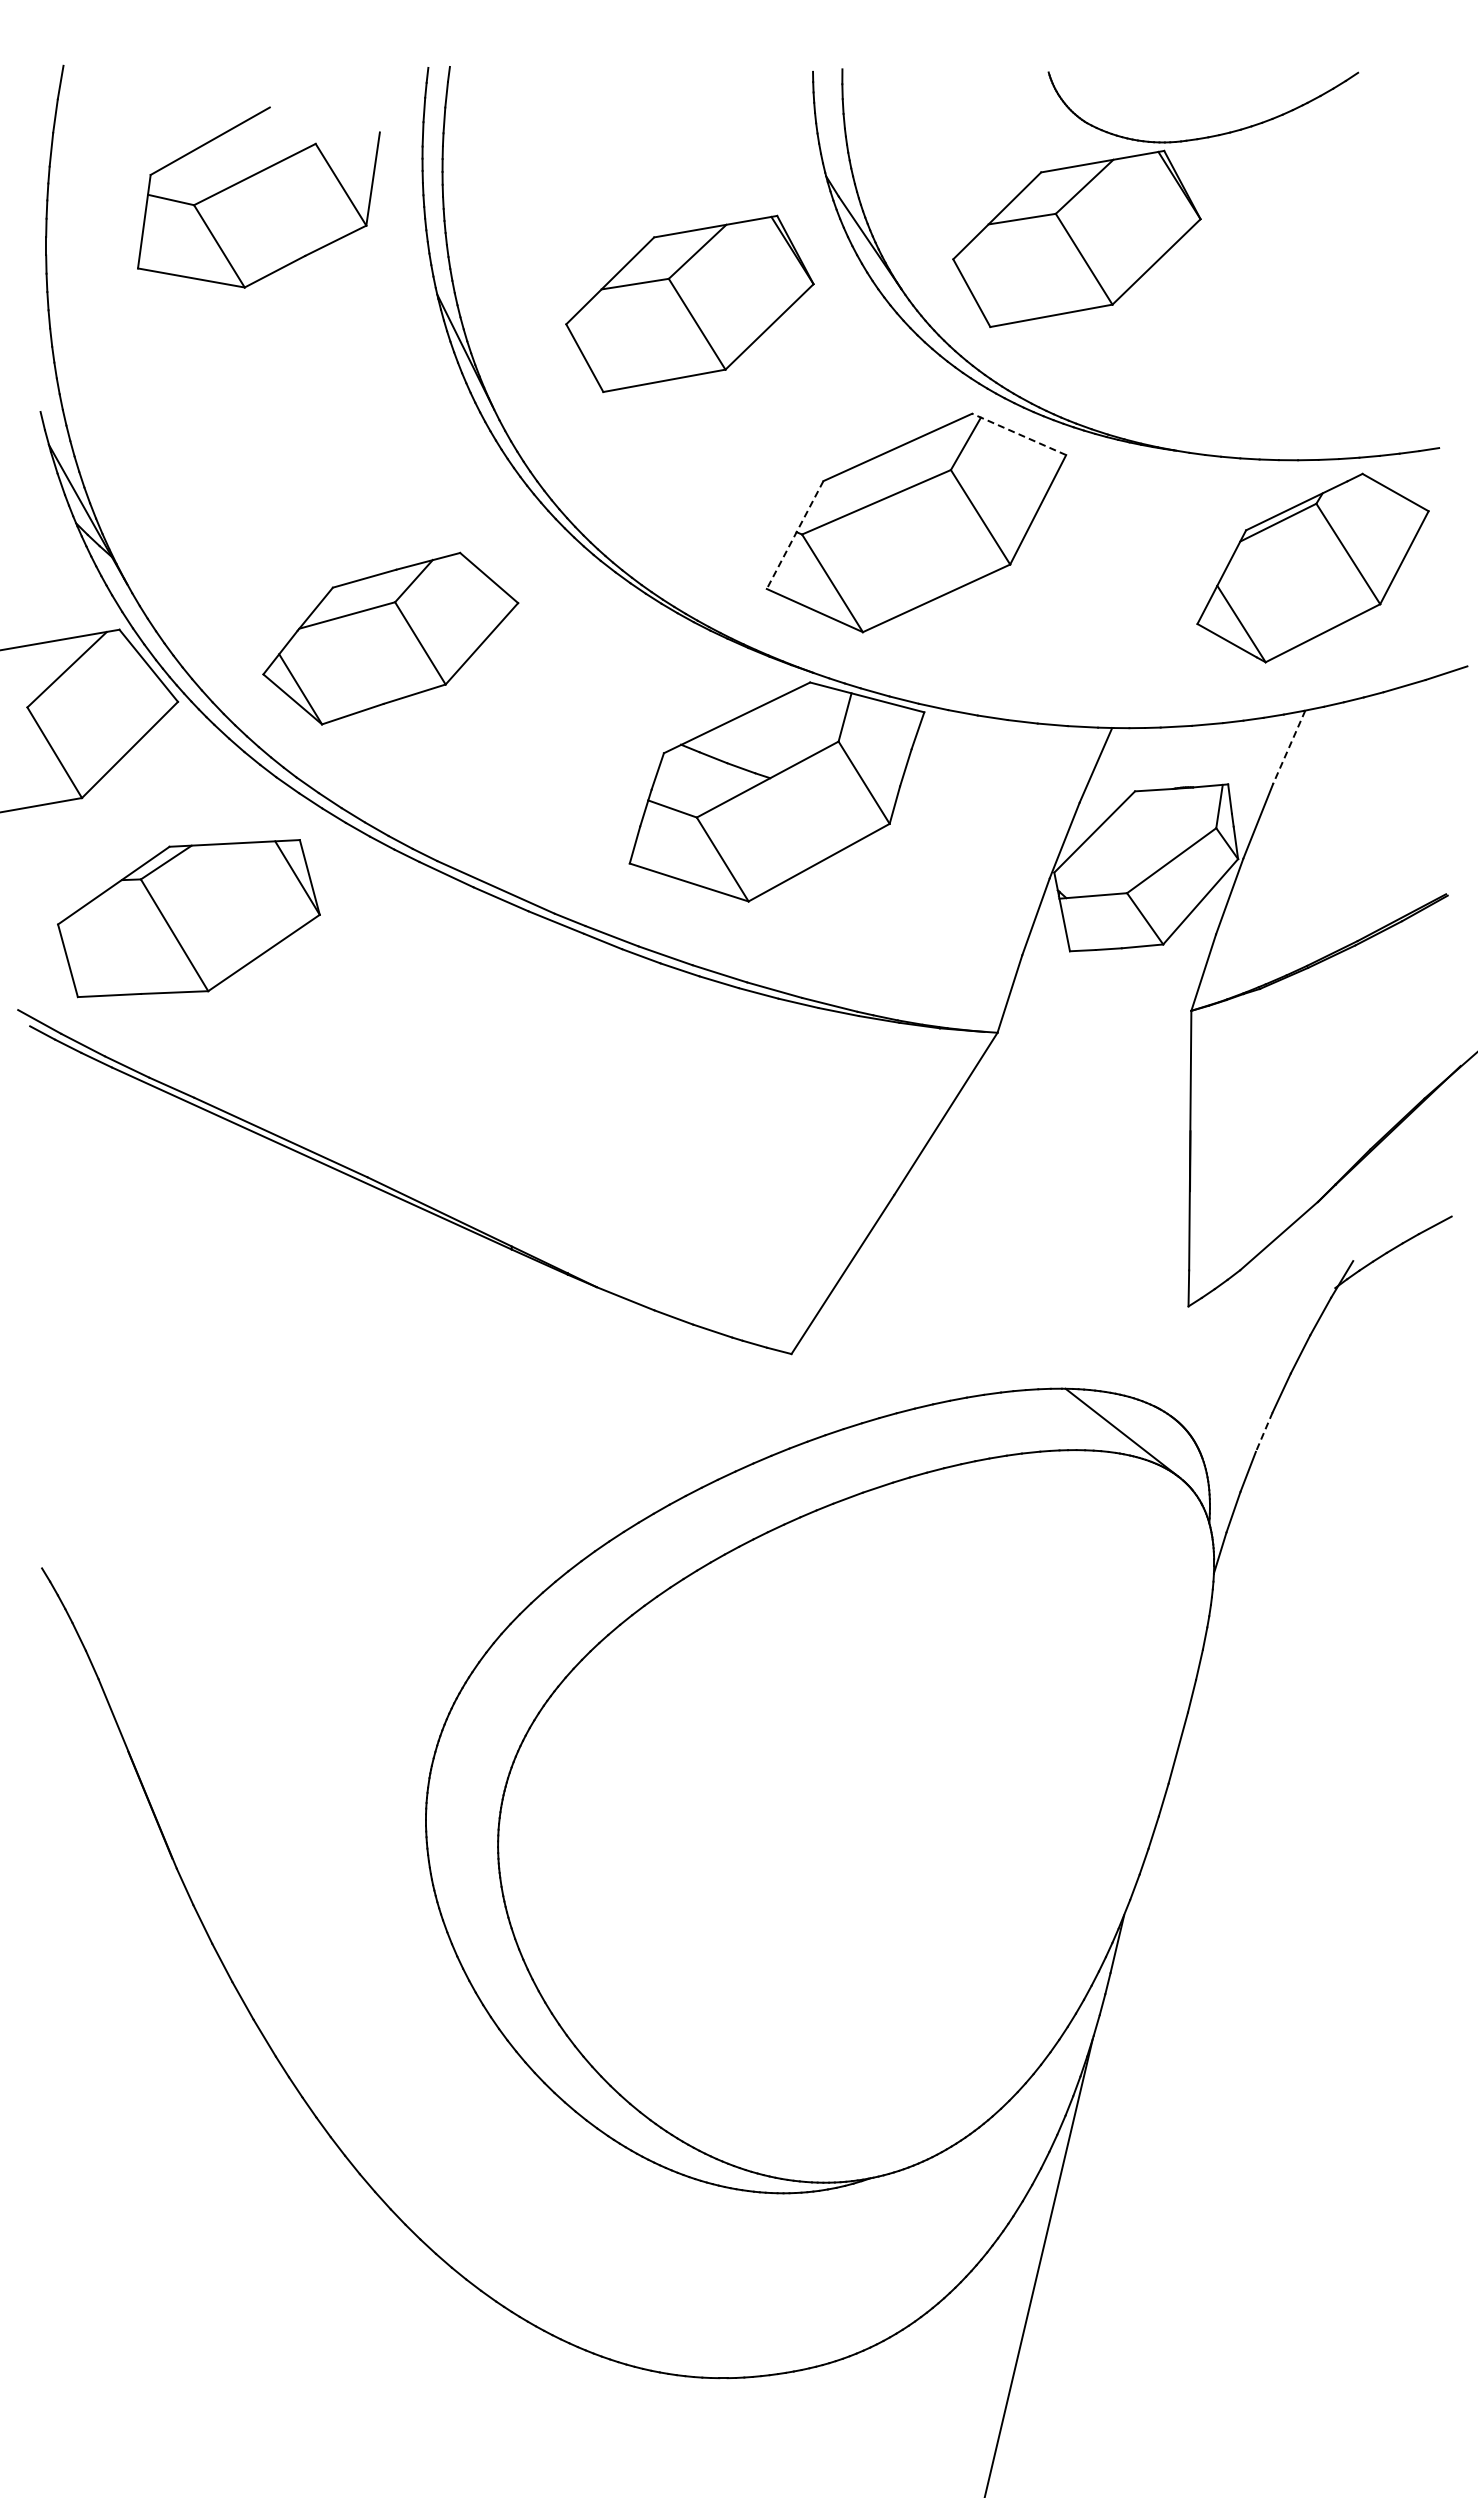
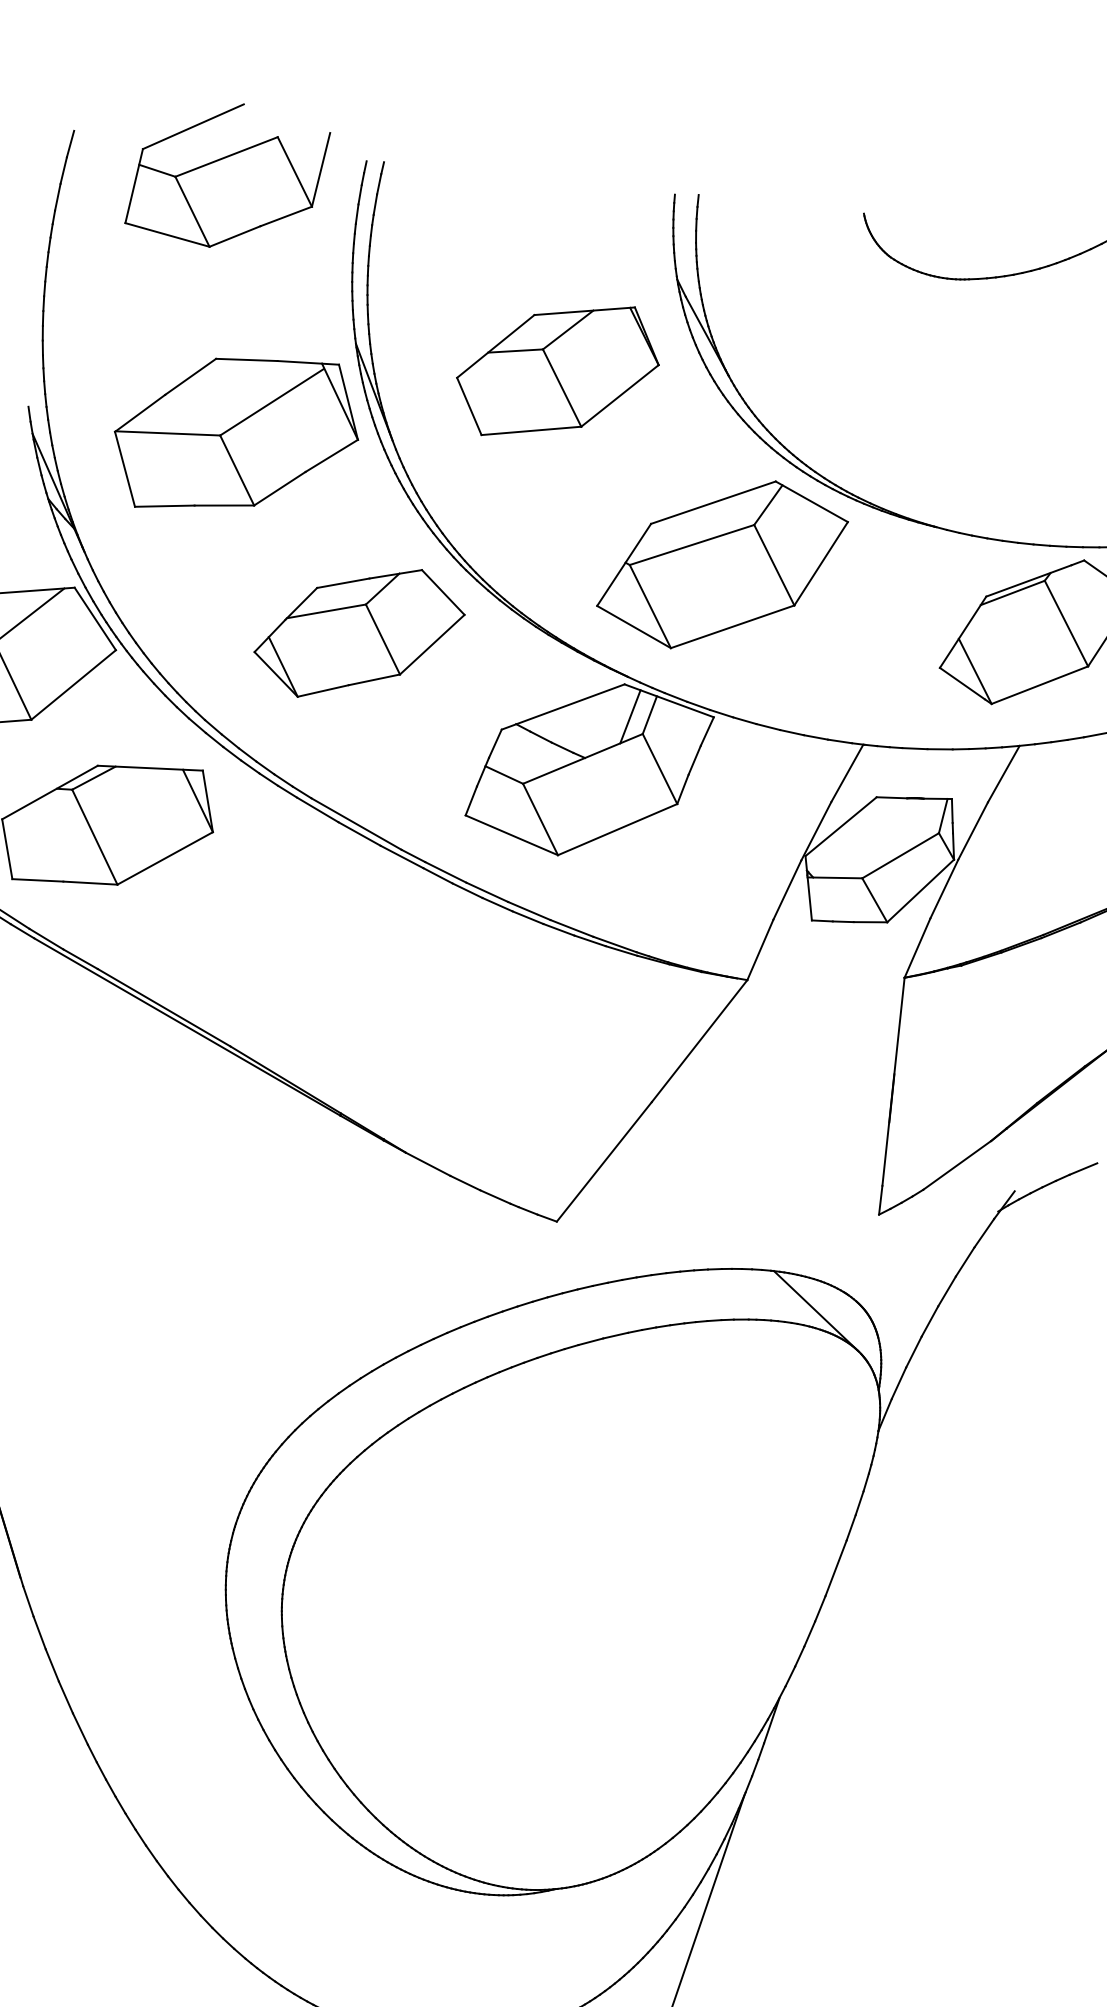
part: (258, 197) -> (227, 175), moved
part: (1076, 238) -> (873, 349), removed
part: (300, 422) -> (236, 435), added
line: (1018, 434) -> (811, 501), dashed -> solid
line: (795, 535) -> (624, 565), dashed -> solid
part: (390, 638) -> (359, 633), moved
line: (820, 721) -> (629, 716), added
line: (1289, 747) -> (1004, 774), dashed -> solid
line: (1264, 1432) -> (930, 1321), dashed -> solid

